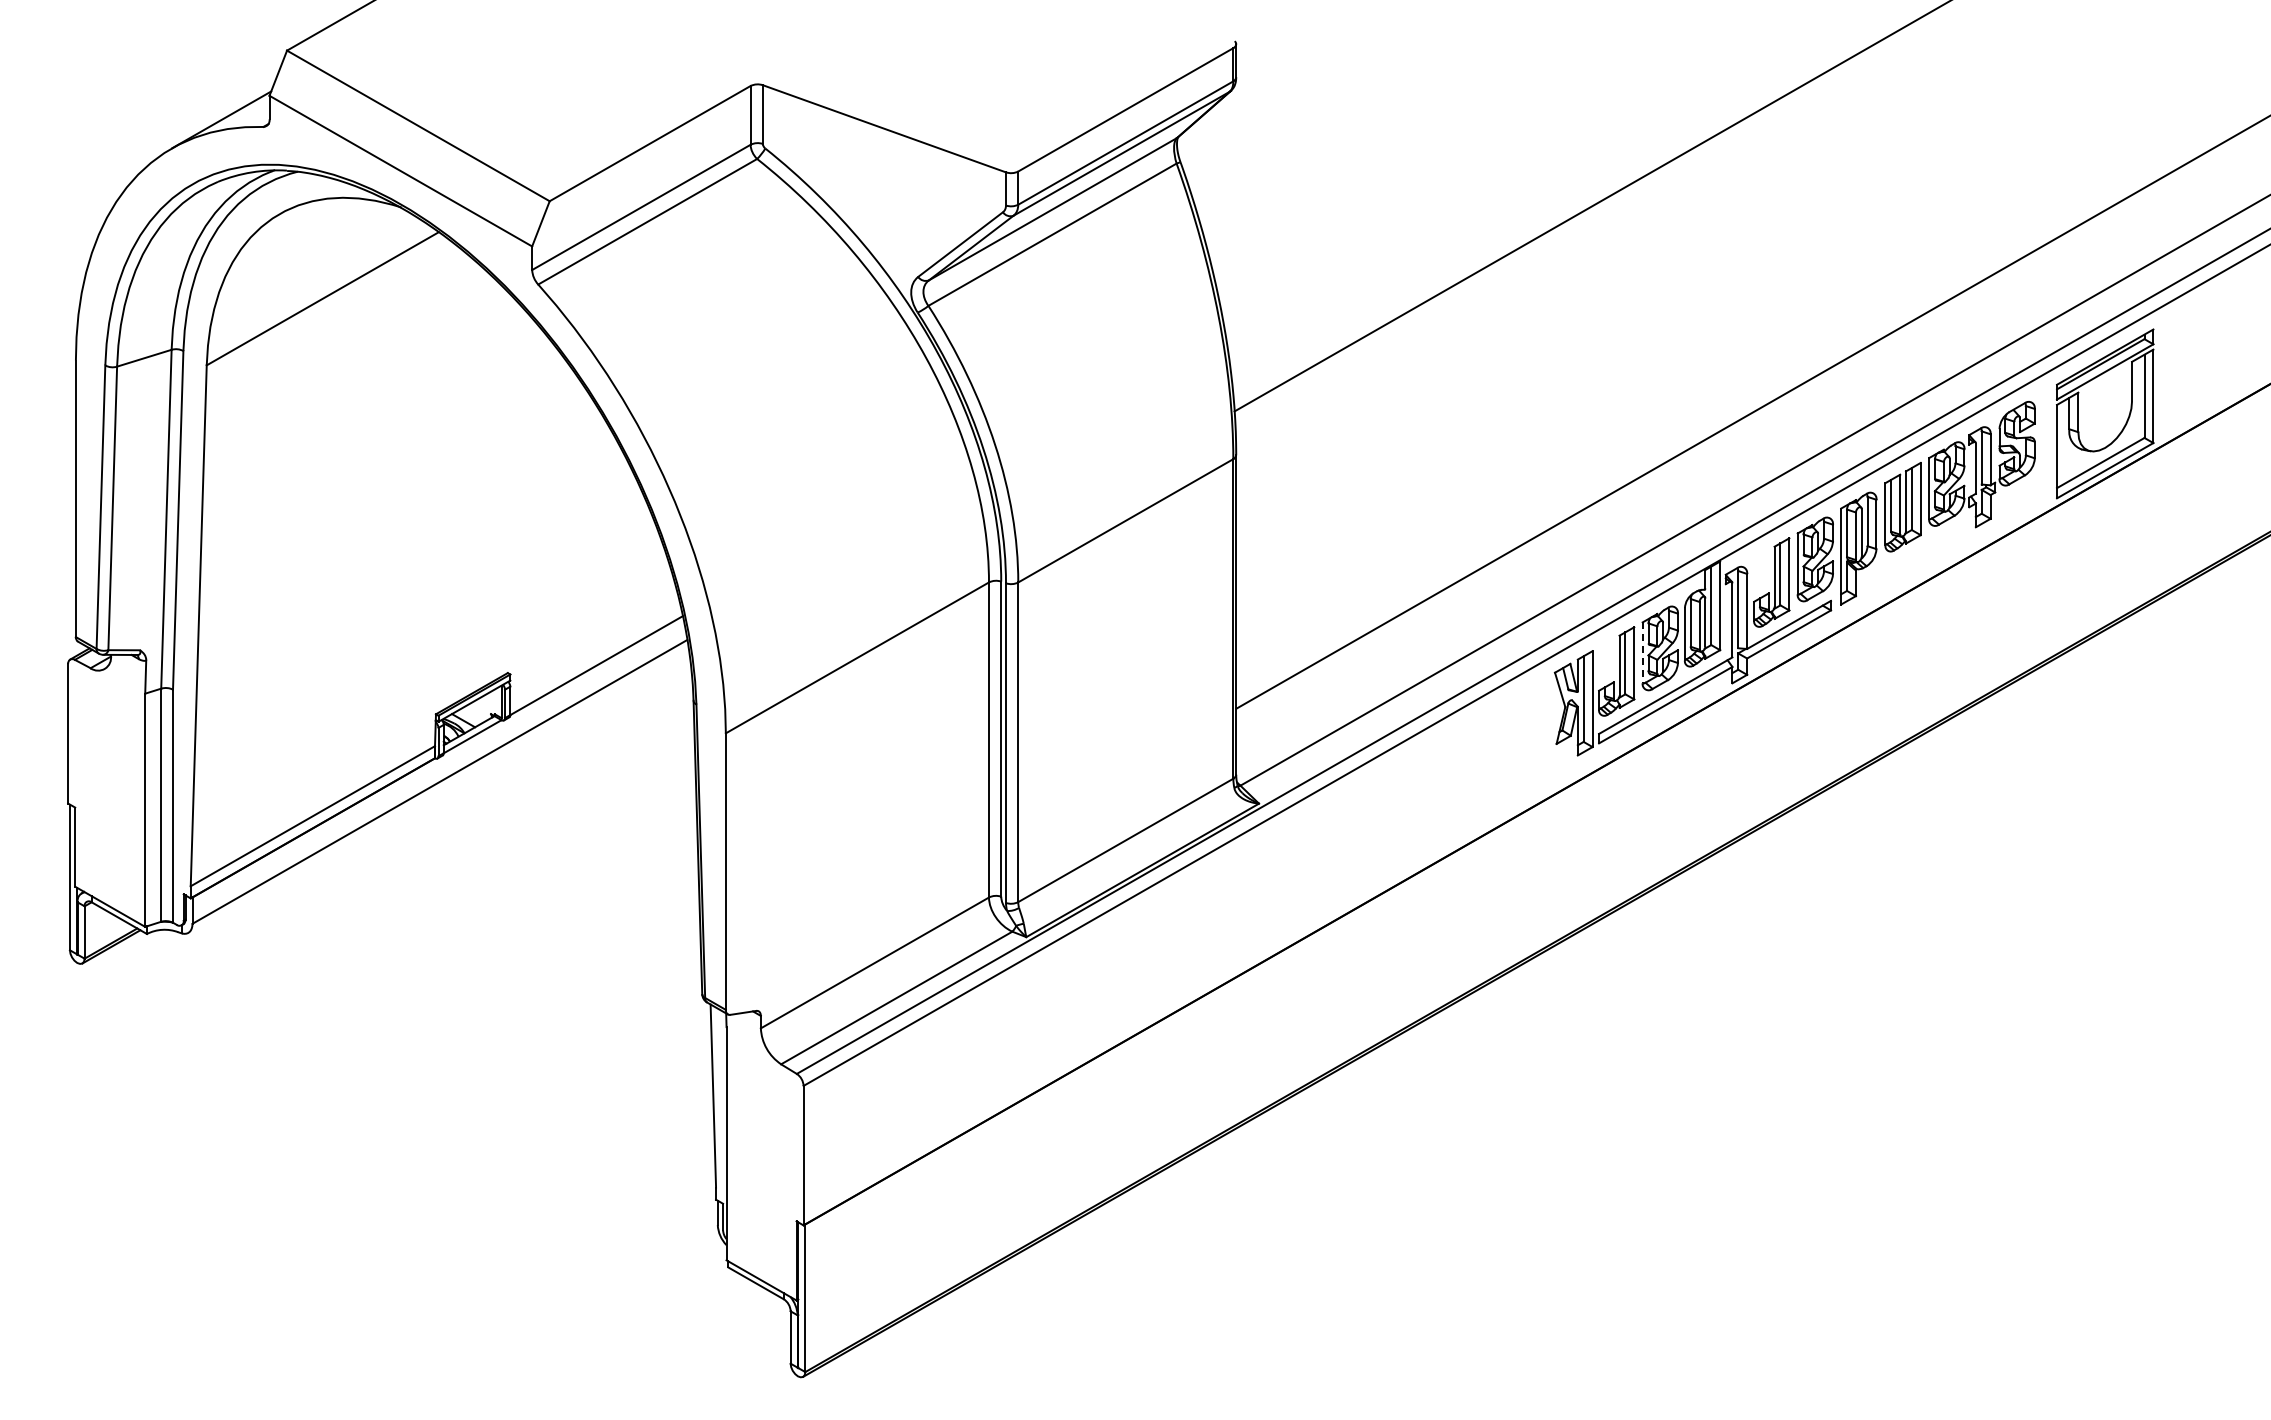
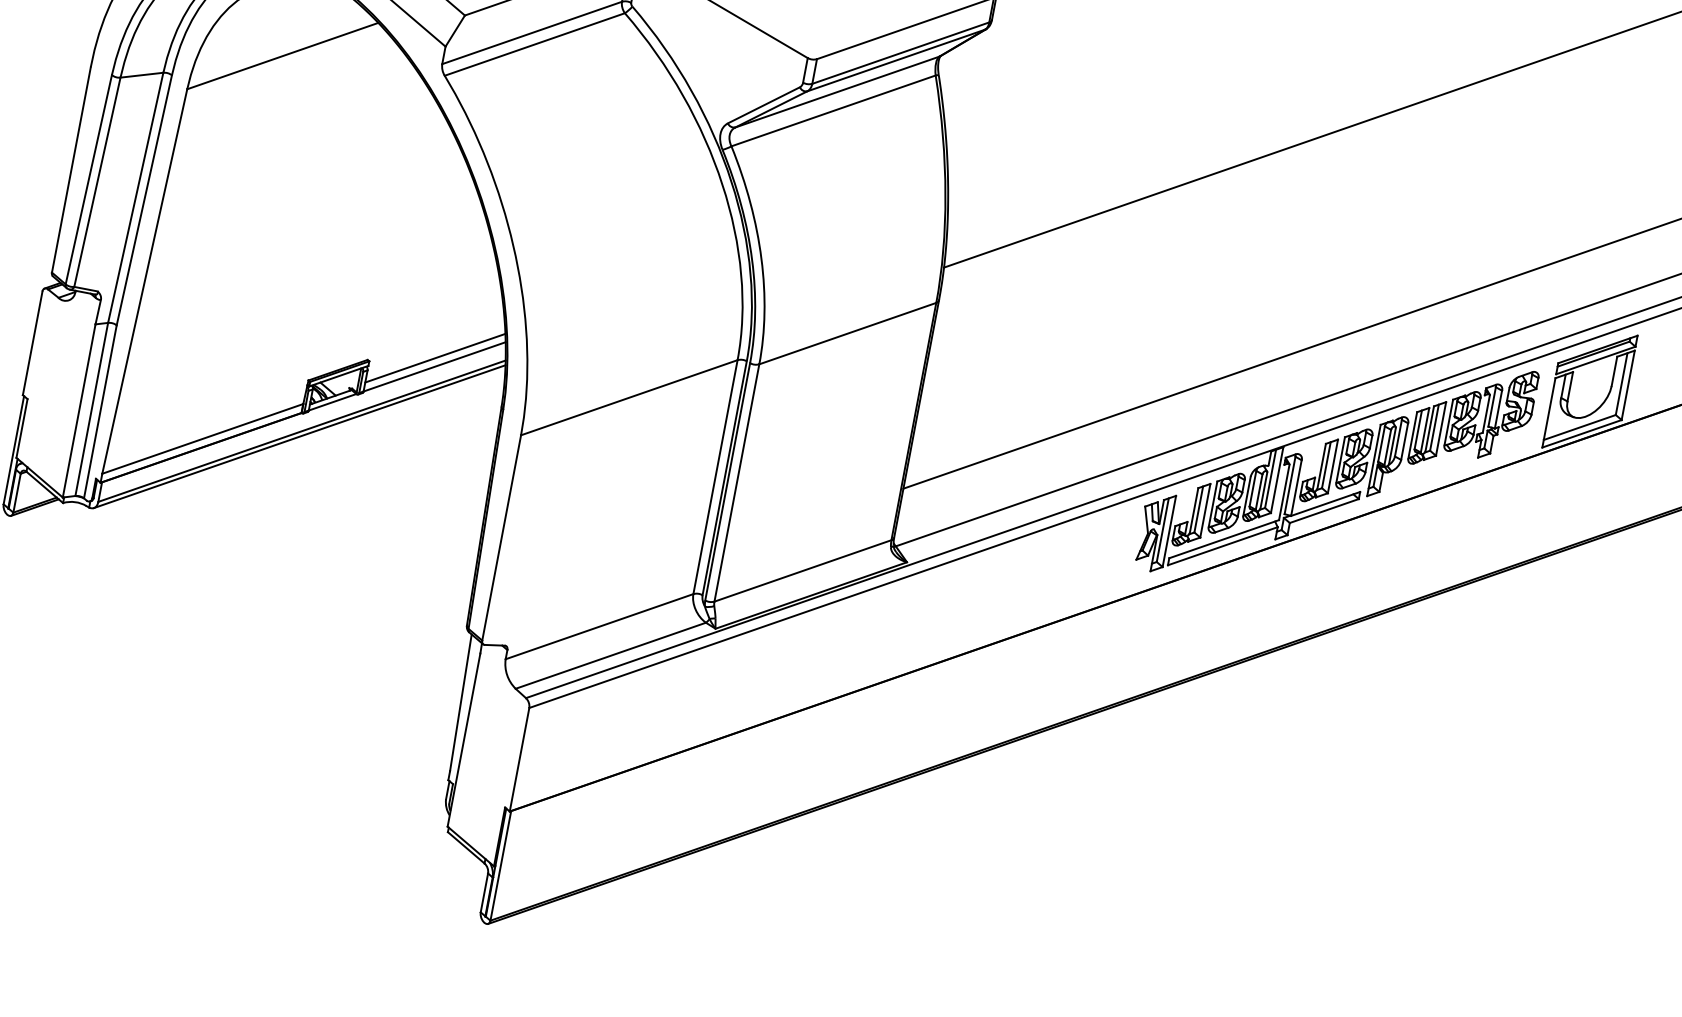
line: (595, 653) -> (435, 357), added
line: (1642, 653) -> (1212, 504), dashed -> solid
line: (438, 789) -> (299, 436), added

